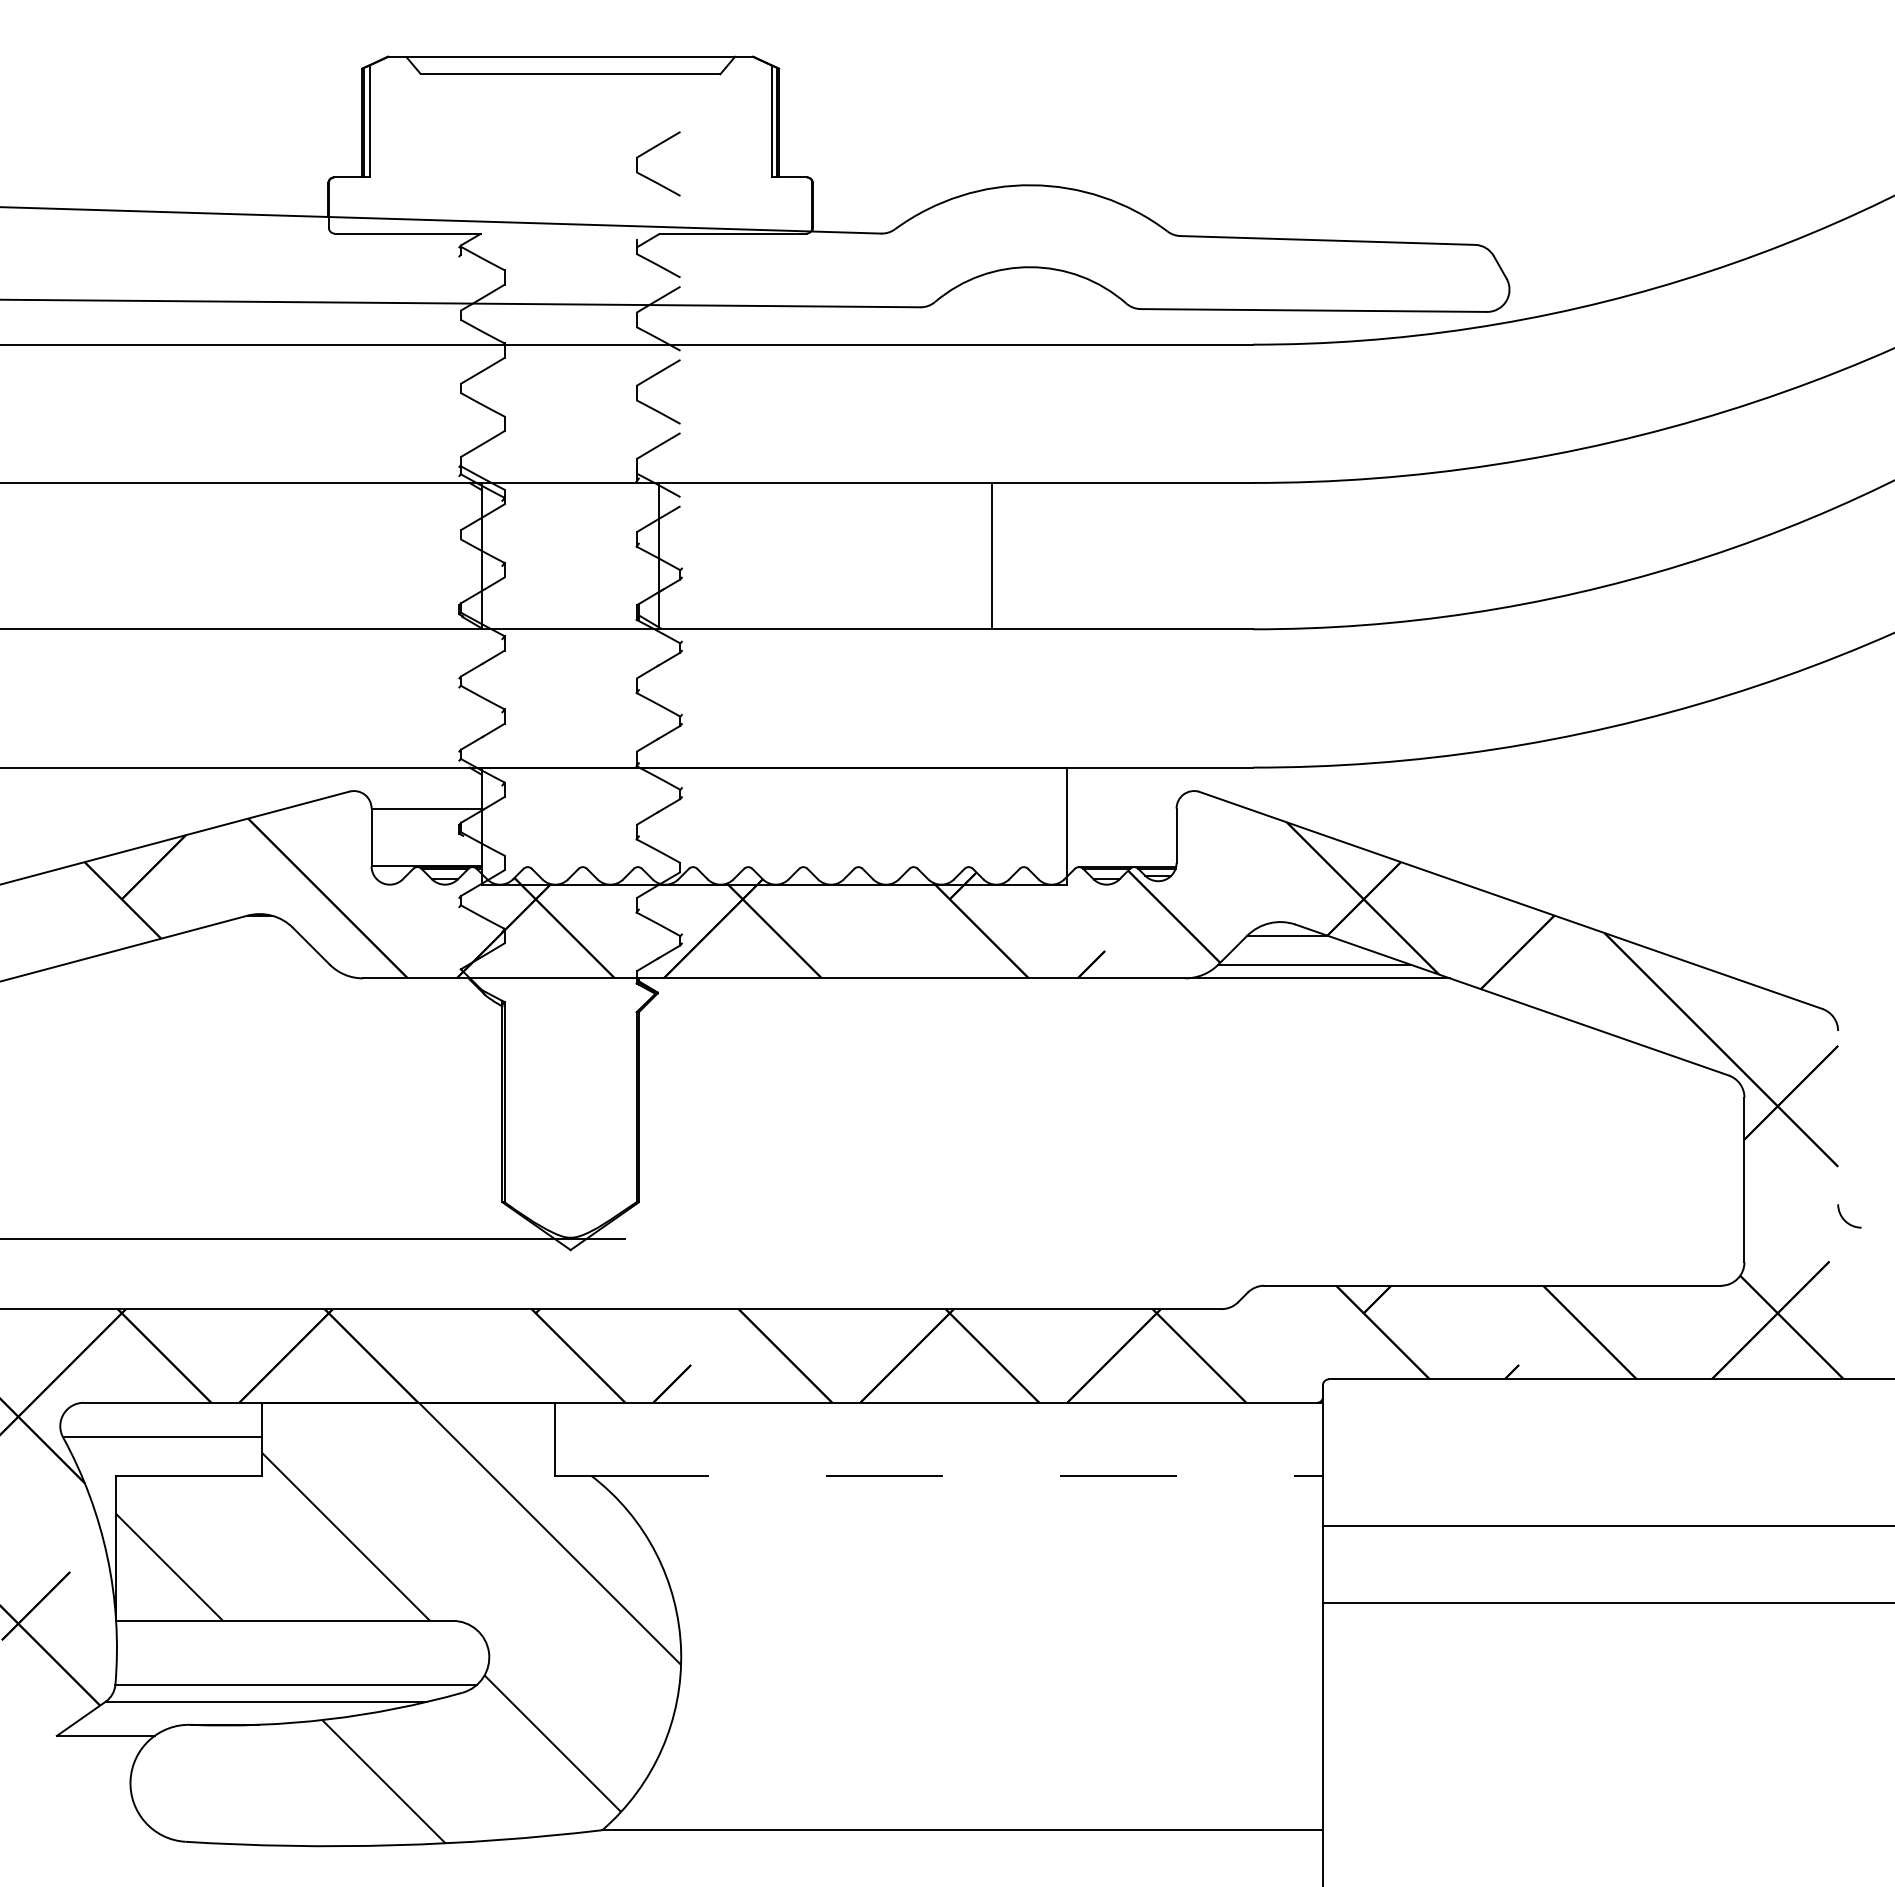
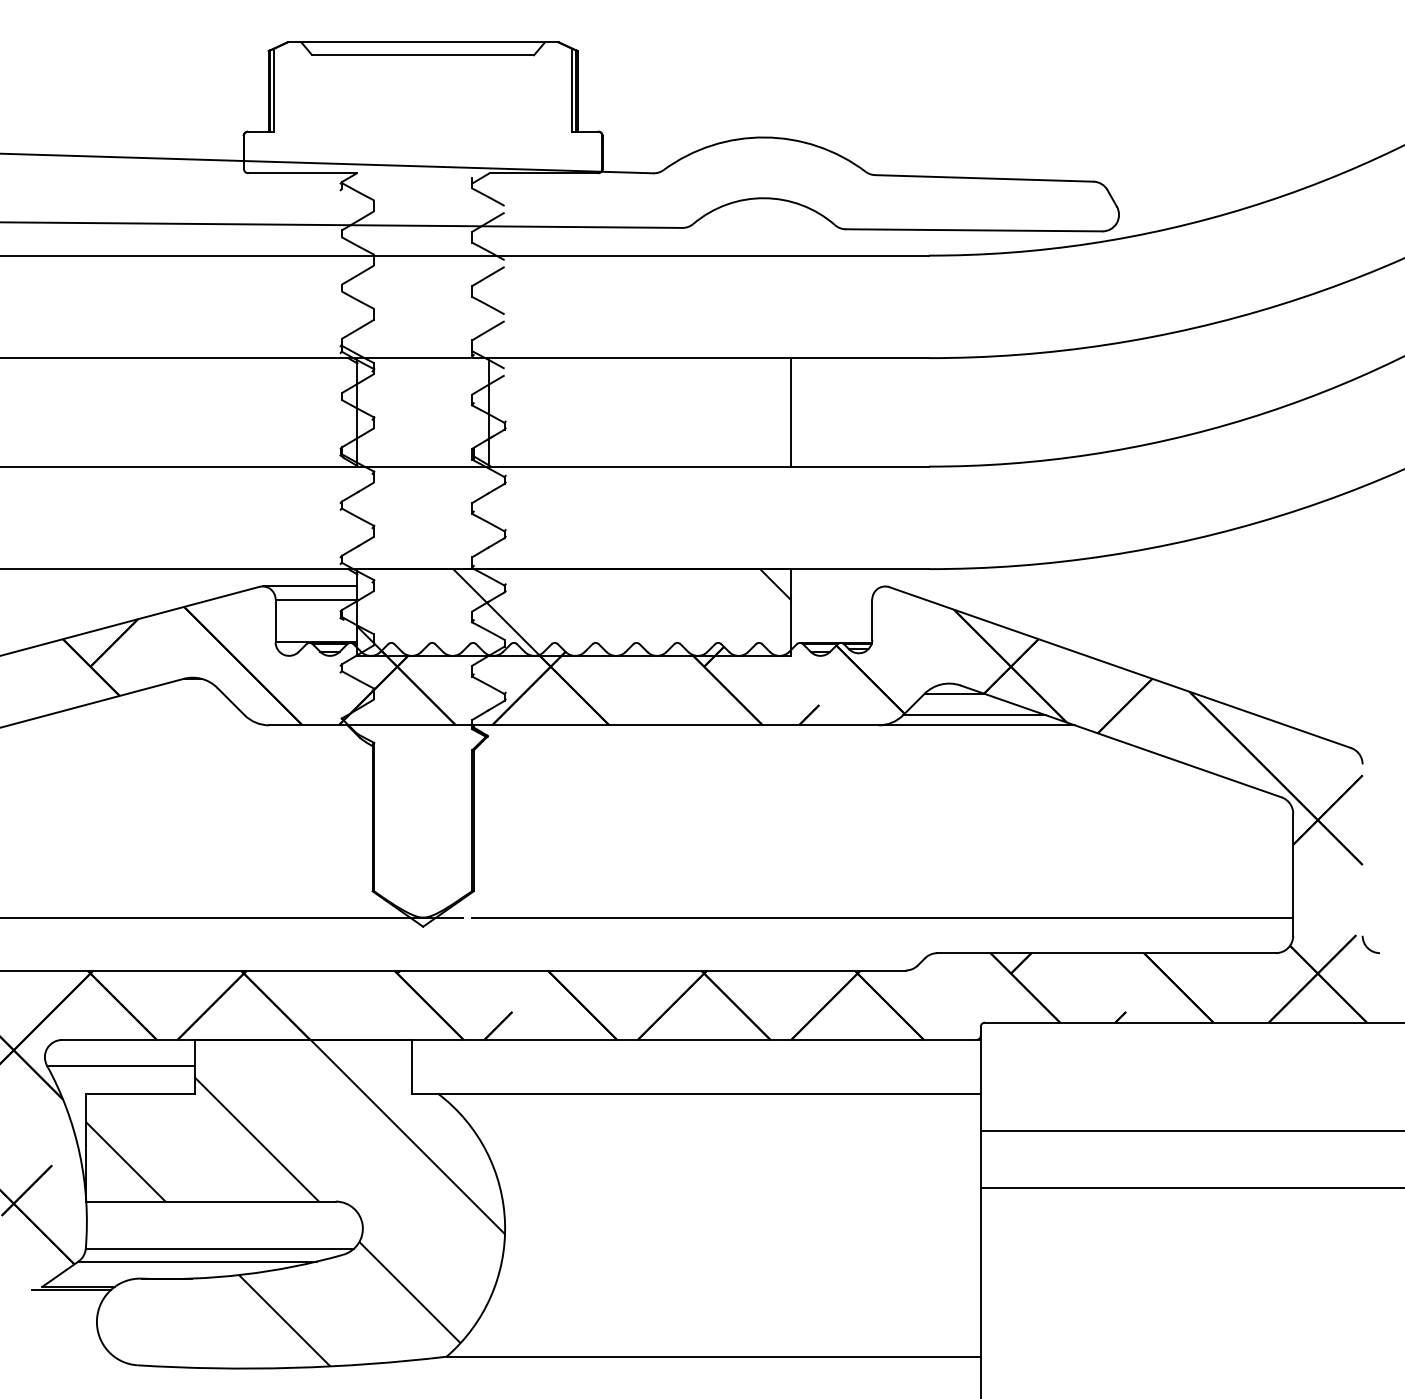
part: (651, 150) -> (483, 111), removed
line: (992, 555) -> (791, 411), moved
line: (417, 791) -> (309, 586), added
hatch: (774, 825) -> (574, 612), added
arc: (1845, 1219) -> (1368, 947), moved
line: (1190, 1238) -> (882, 918), added
line: (957, 1476) -> (709, 1094), dashed -> solid
line: (96, 1740) -> (71, 1290), added

